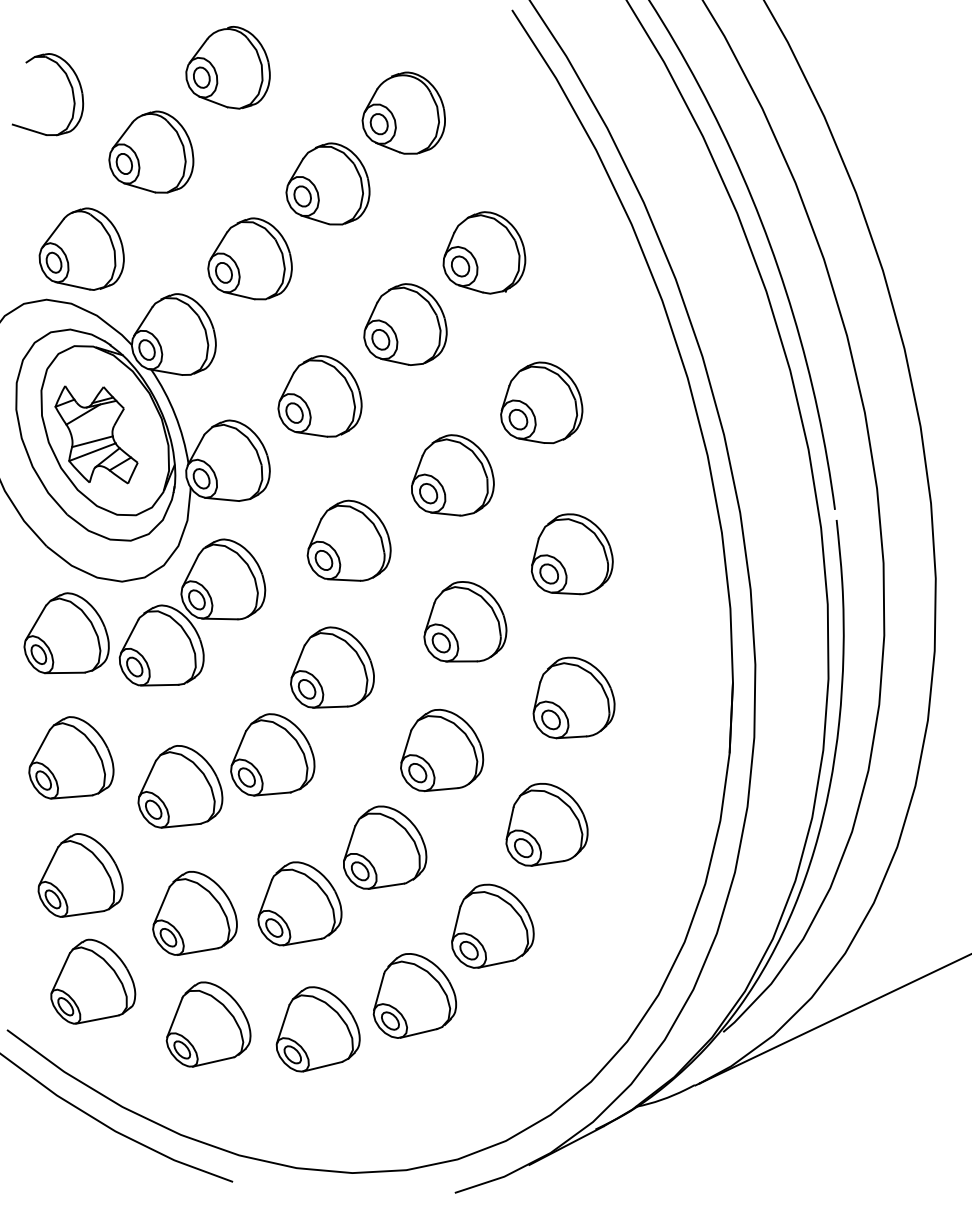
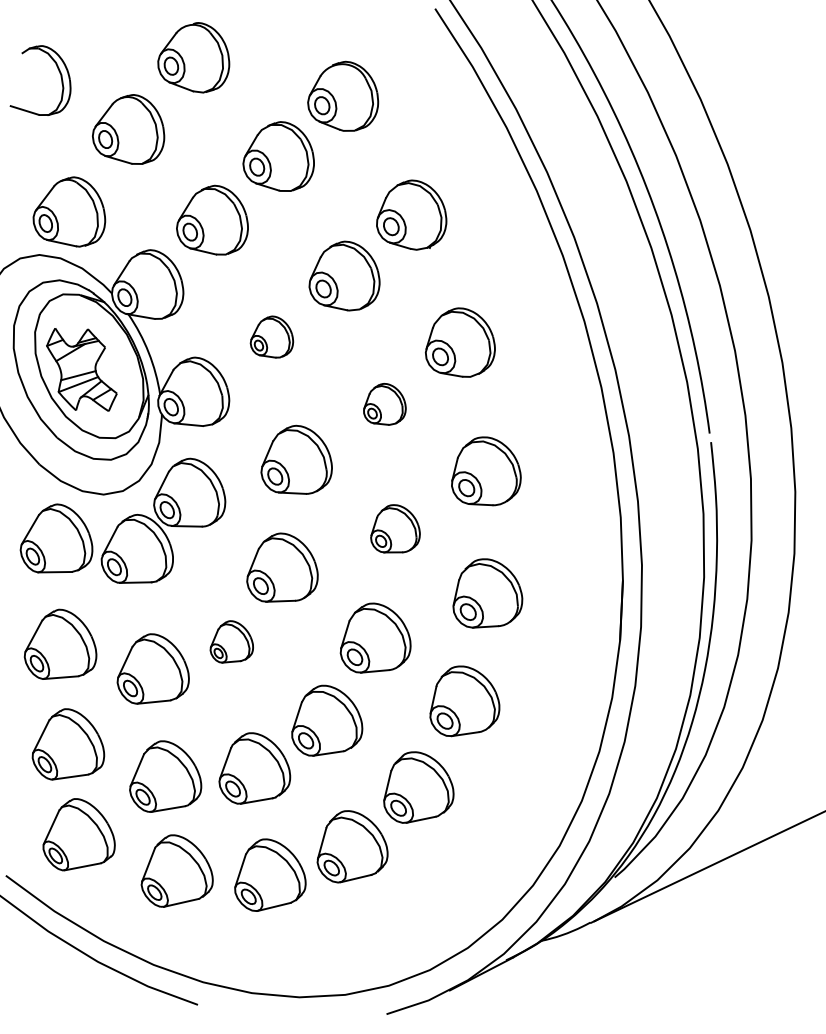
part: (319, 395) -> (271, 336), size x0.6
part: (452, 475) -> (384, 404), size x0.6
part: (465, 621) -> (395, 528), size x0.7
part: (272, 754) -> (231, 641), size x0.6

